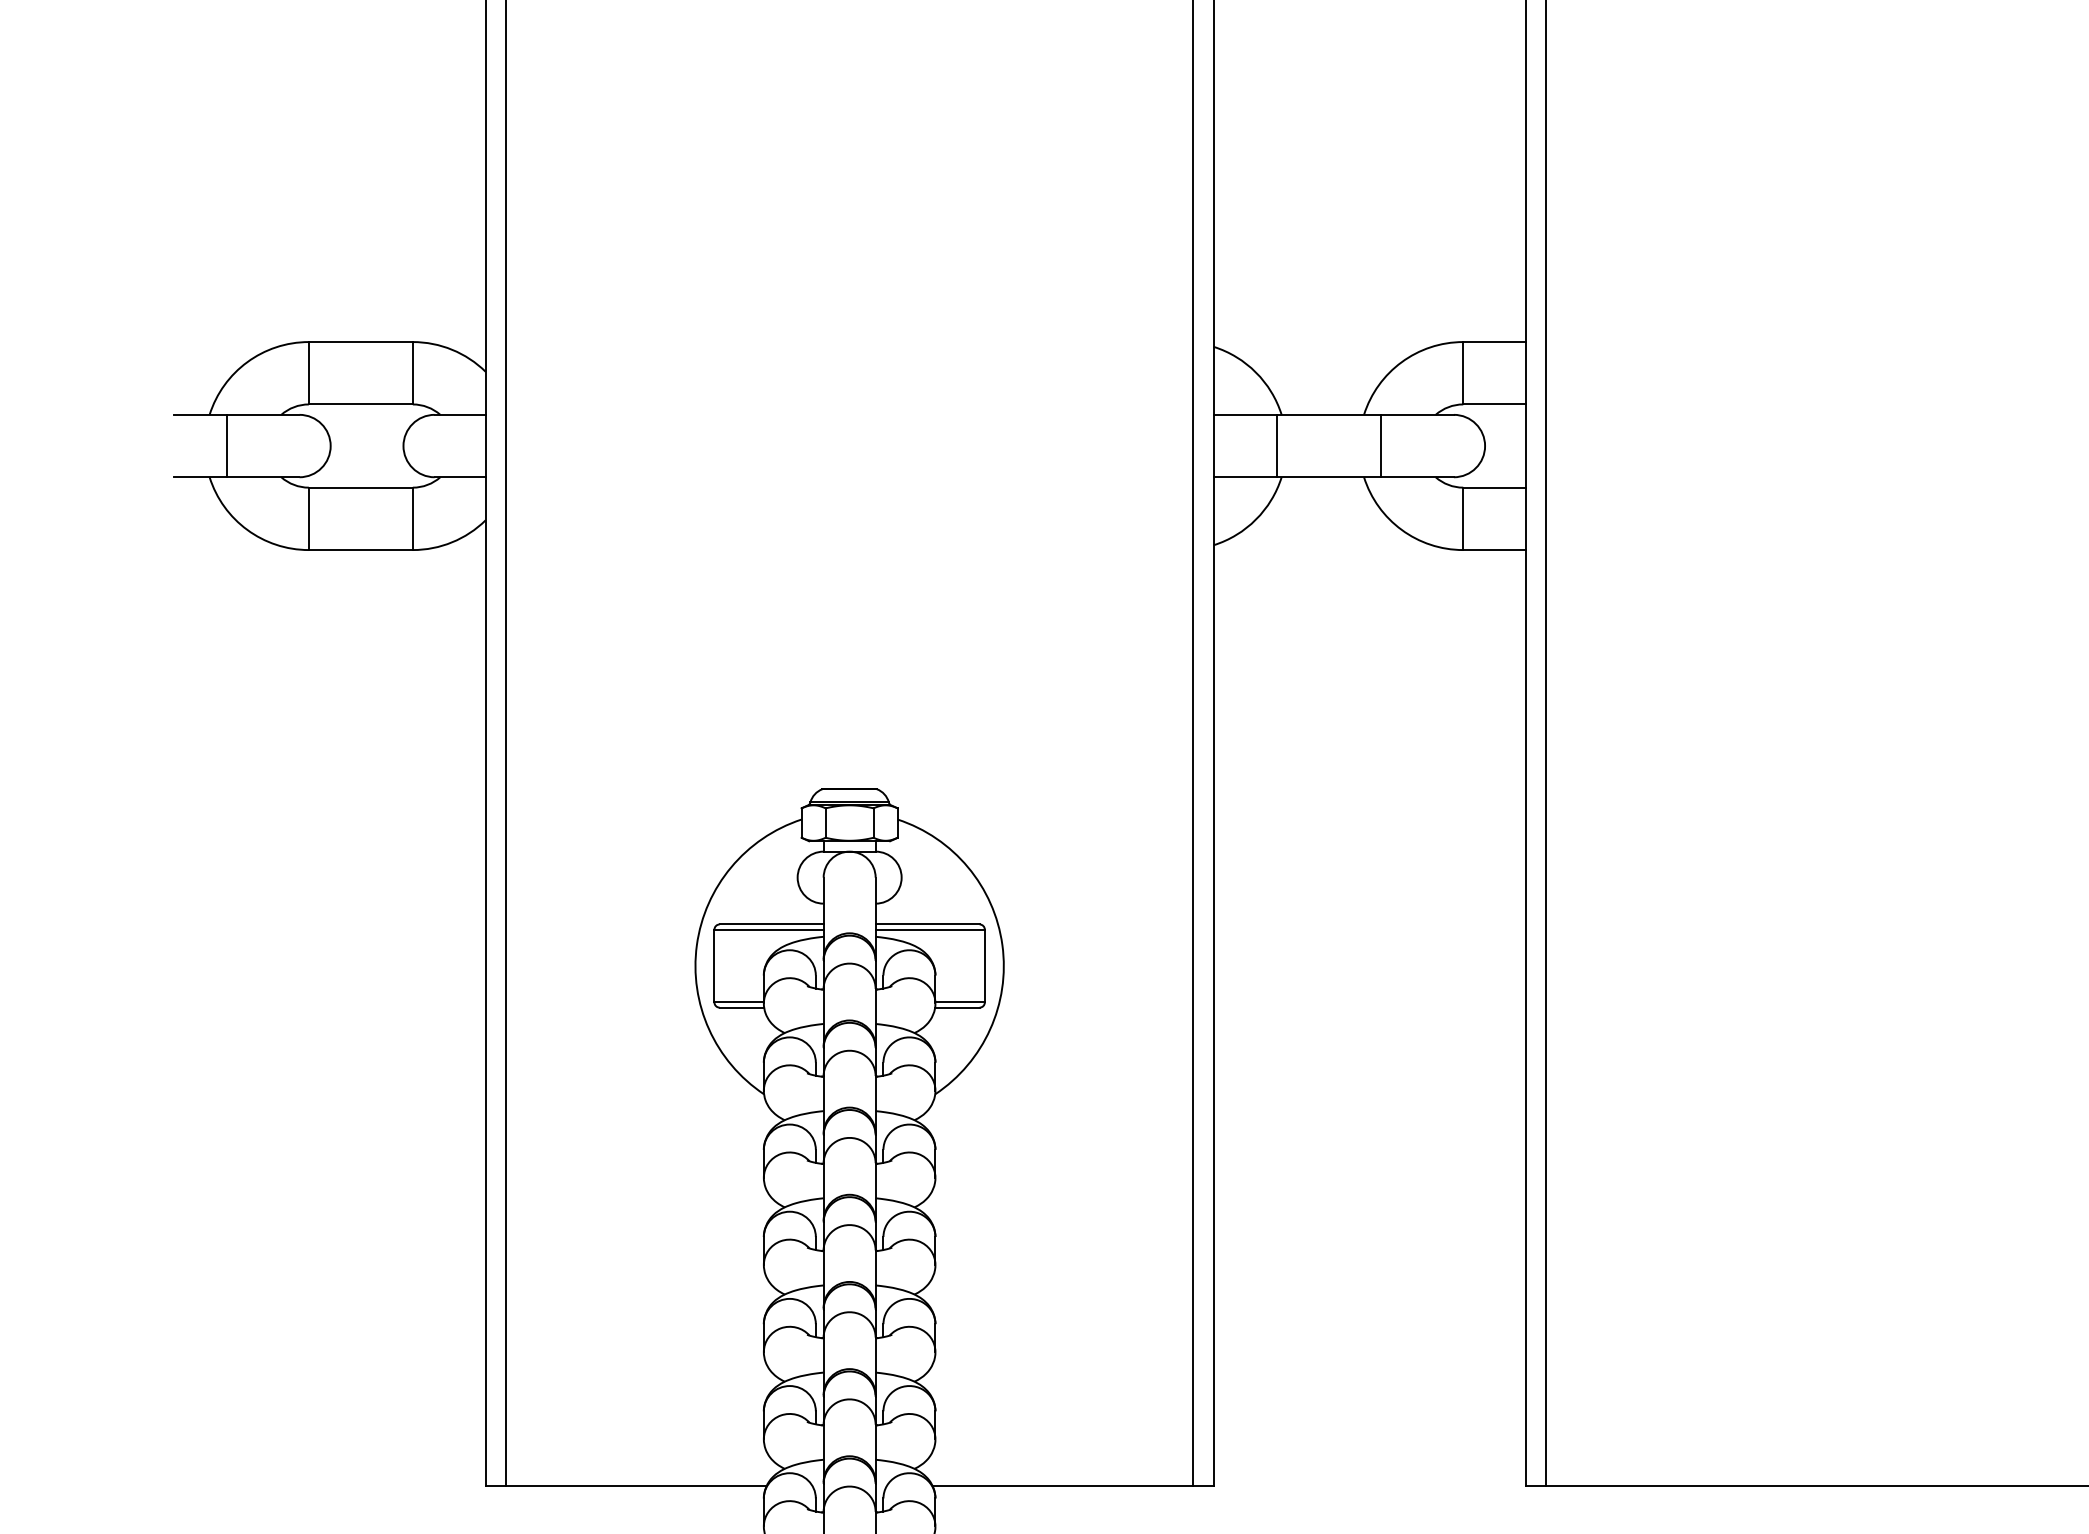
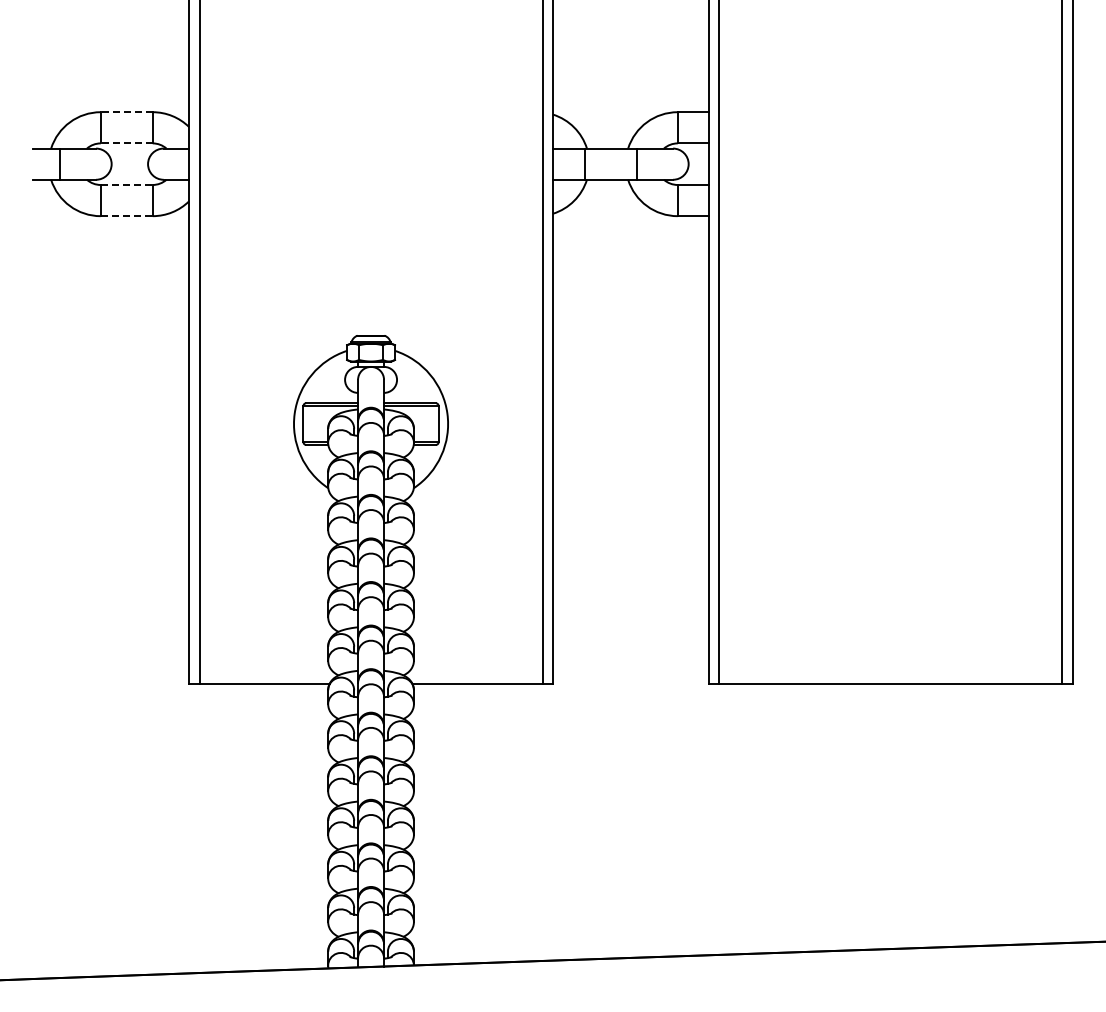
line: (360, 342) -> (126, 112), solid -> dashed
line: (360, 404) -> (126, 143), solid -> dashed
line: (360, 486) -> (126, 184), solid -> dashed
line: (360, 550) -> (126, 216), solid -> dashed

